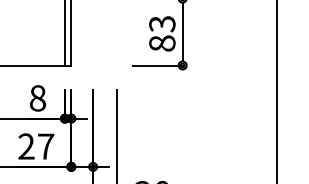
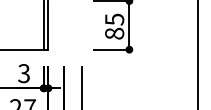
text: (162, 24) -> (114, 19), 83 -> 85
text: (37, 98) -> (23, 73), 8 -> 3

